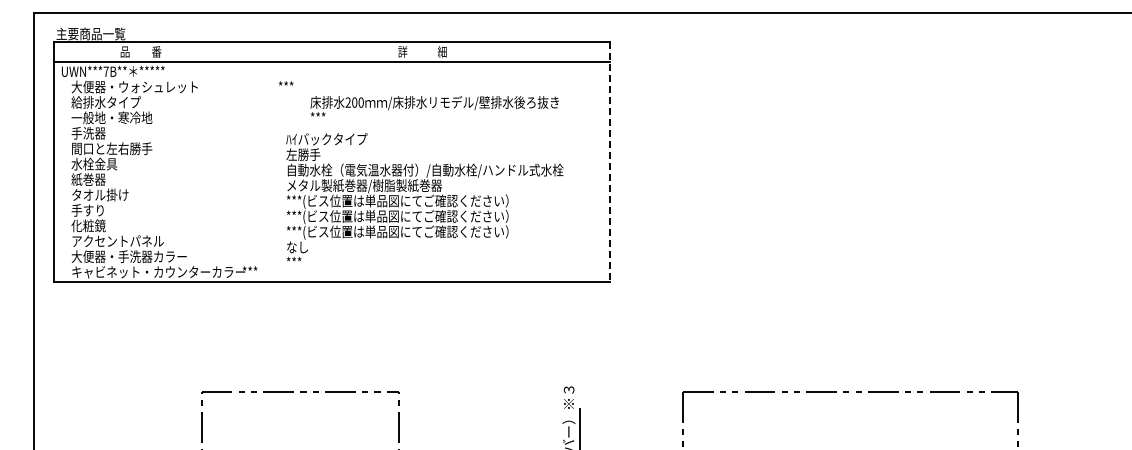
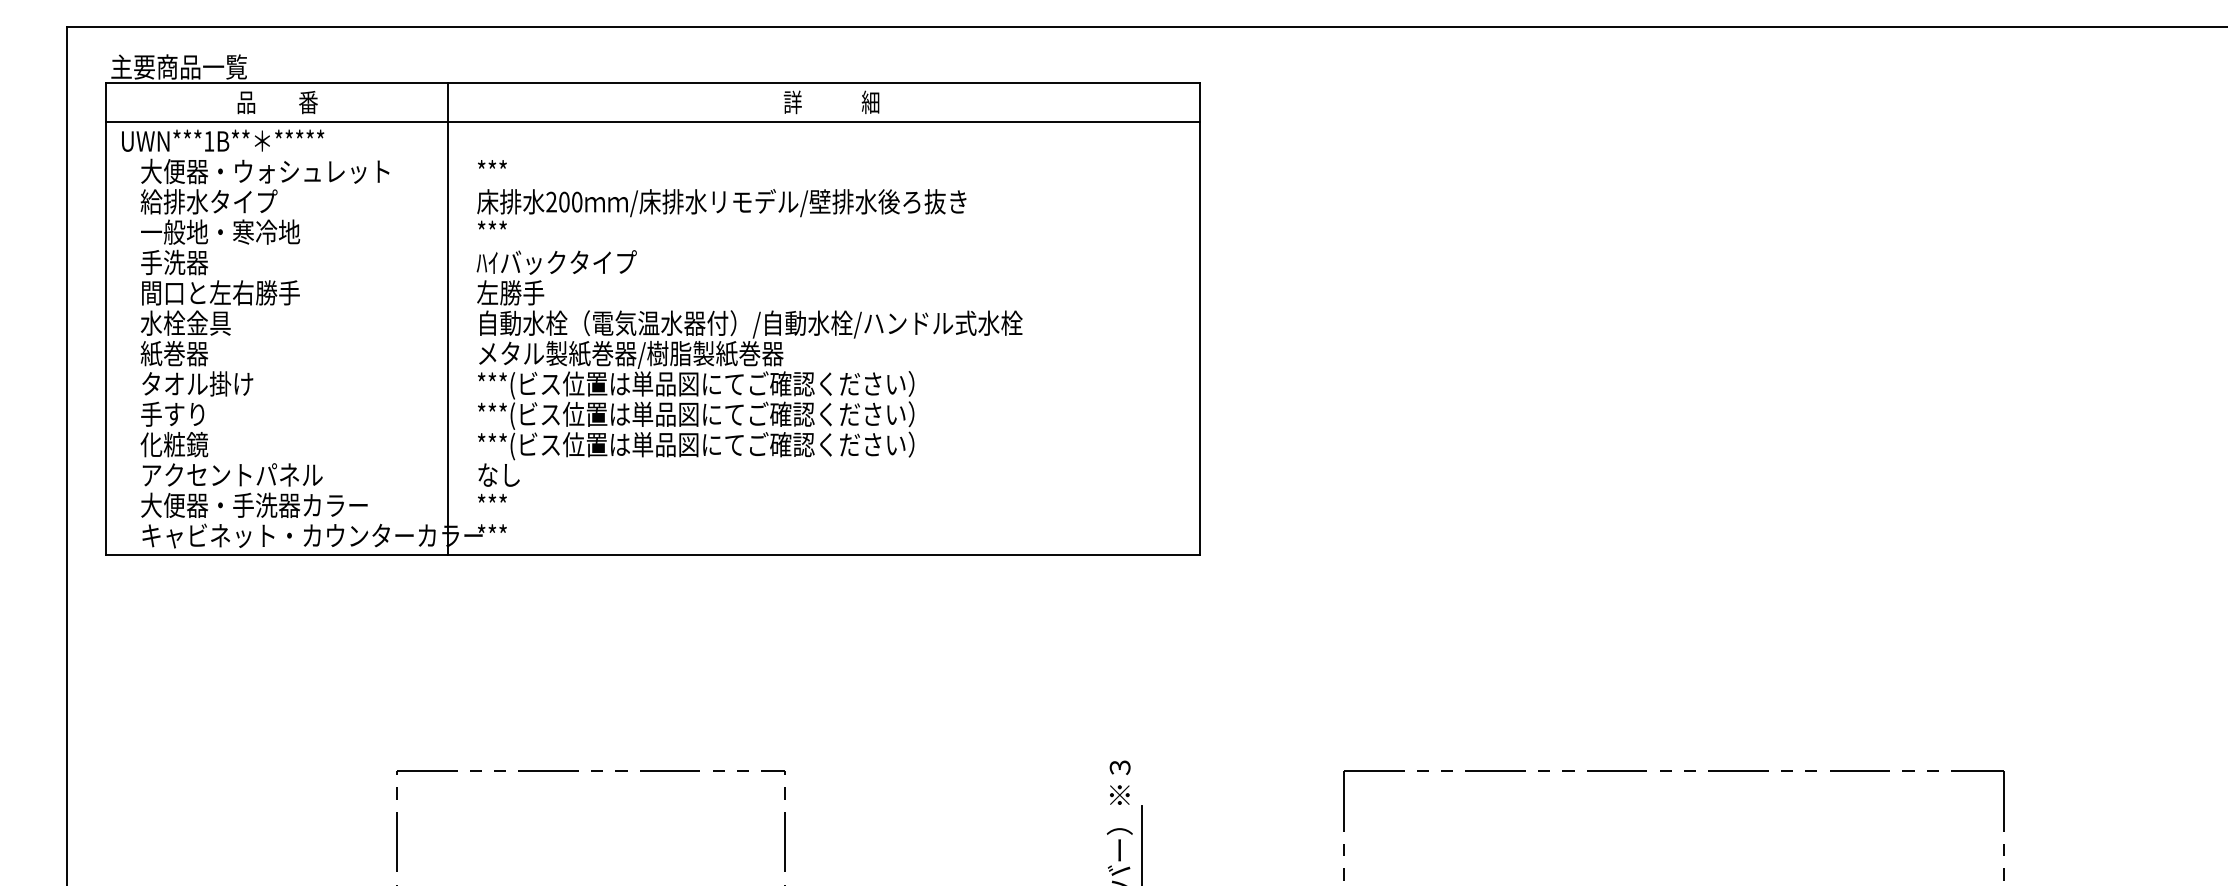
text: (105, 71) -> (207, 140), UWN***7B** -> UWN***1B**
text: (286, 83) -> (493, 164), moved
text: (434, 106) -> (721, 209), moved
line: (227, 161) -> (447, 318), added
line: (609, 162) -> (1199, 320), dashed -> solid
text: (424, 197) -> (748, 377), moved

